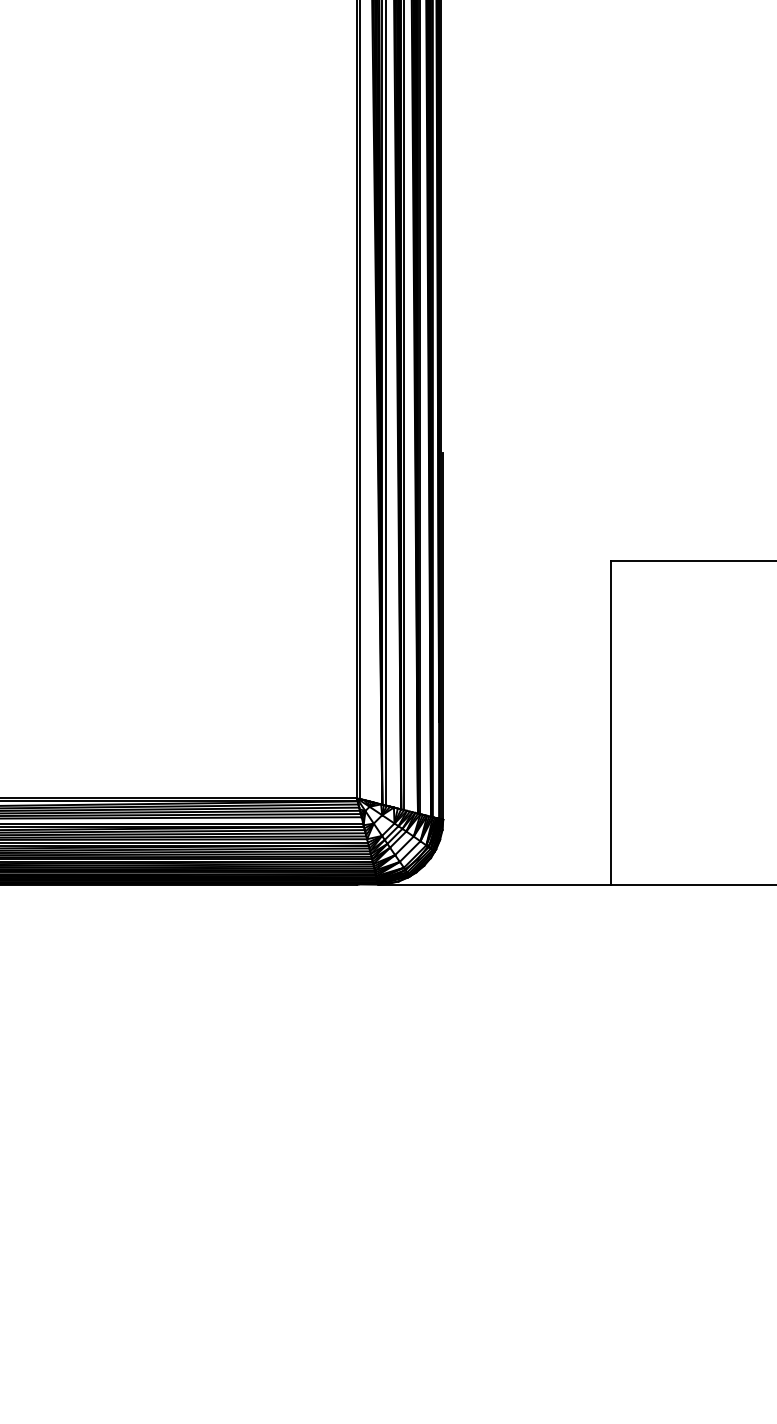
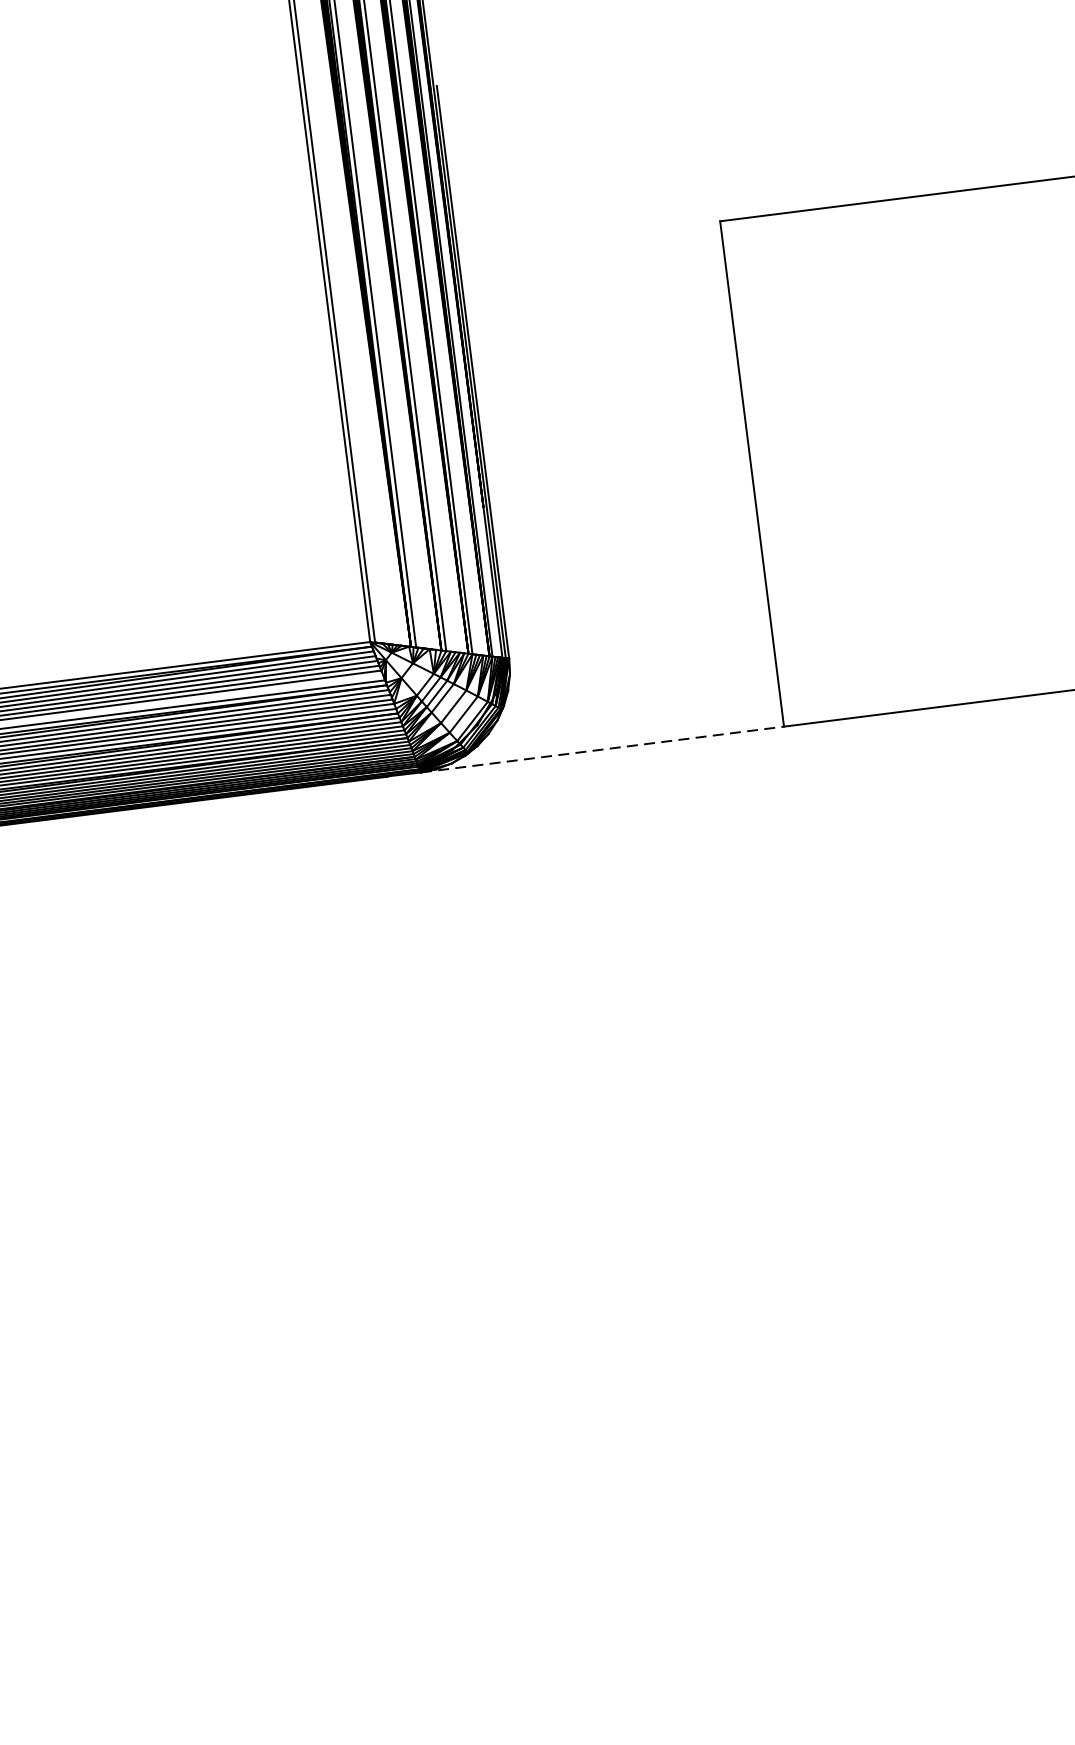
line: (495, 884) -> (603, 749), solid -> dashed

